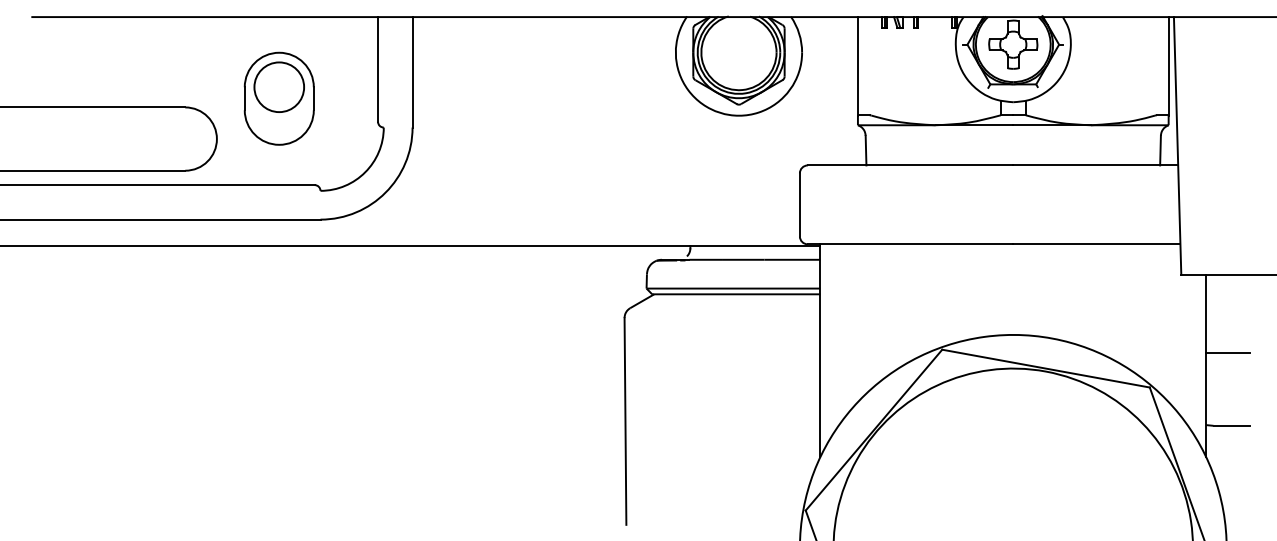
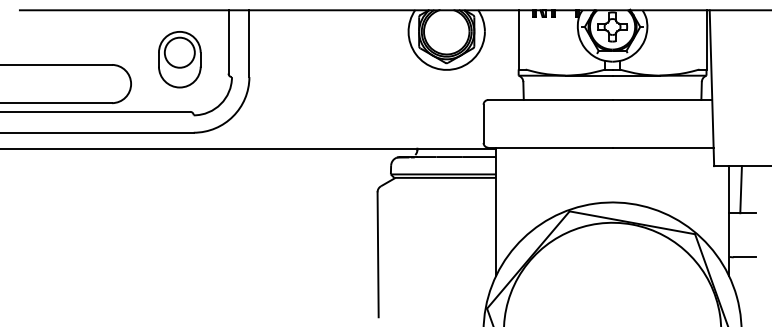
part: (278, 98) -> (179, 59), moved
line: (1224, 313) -> (740, 189), added

